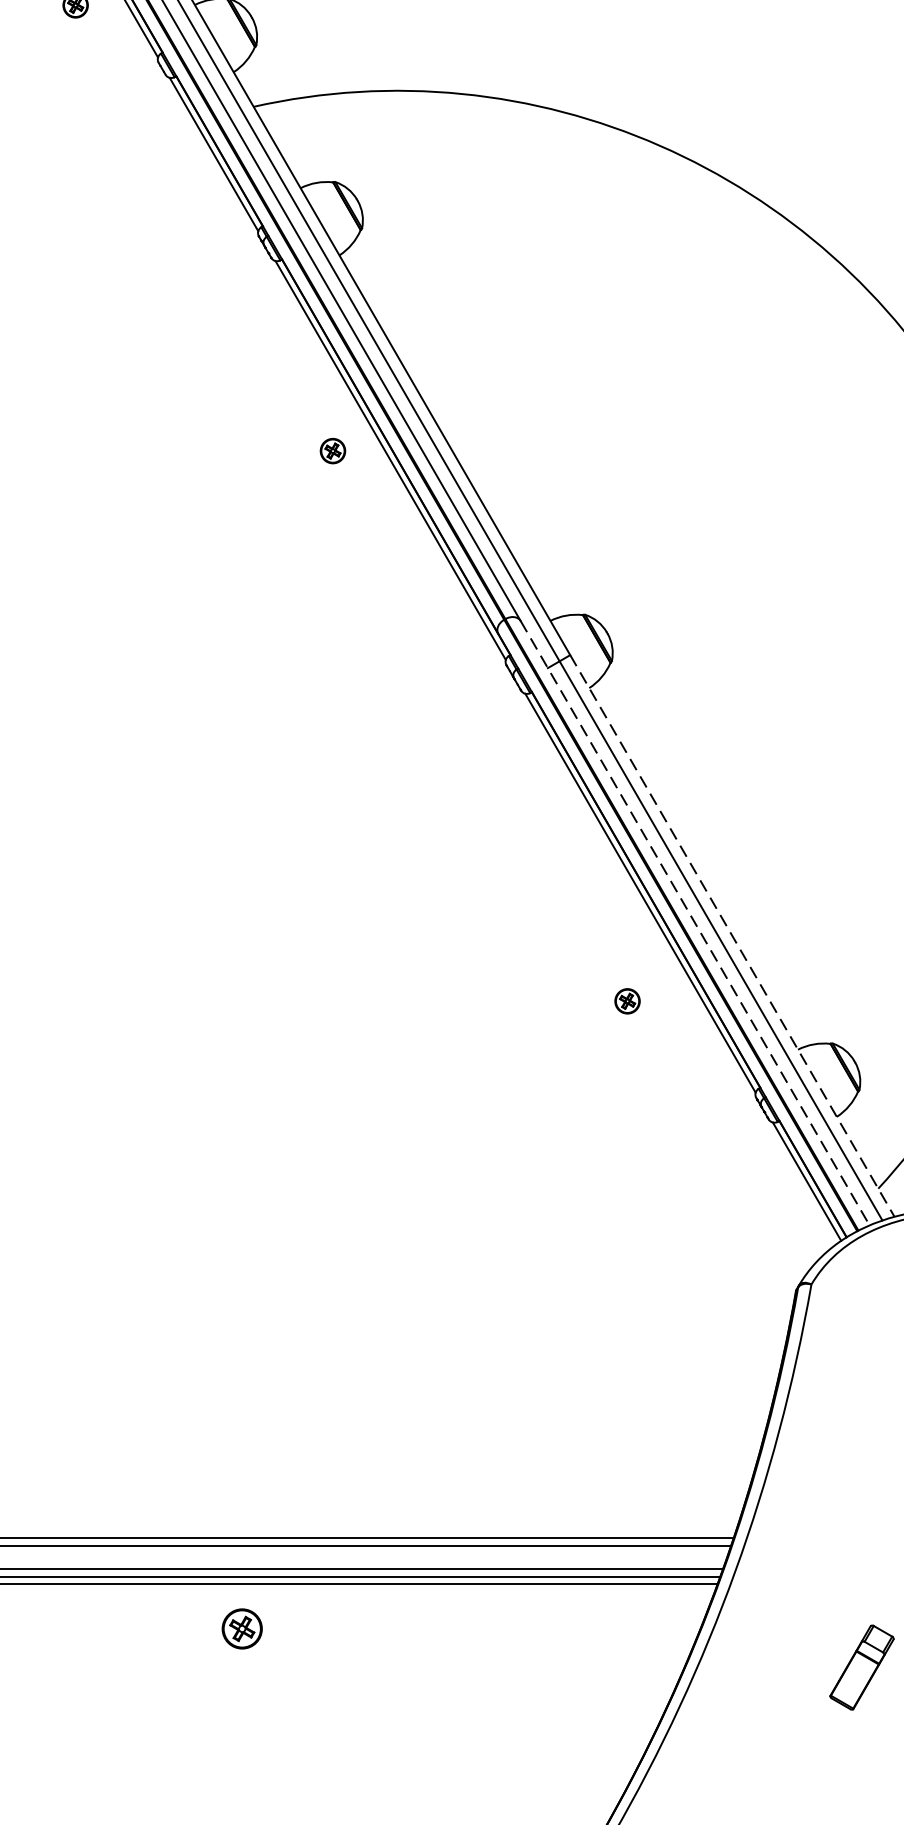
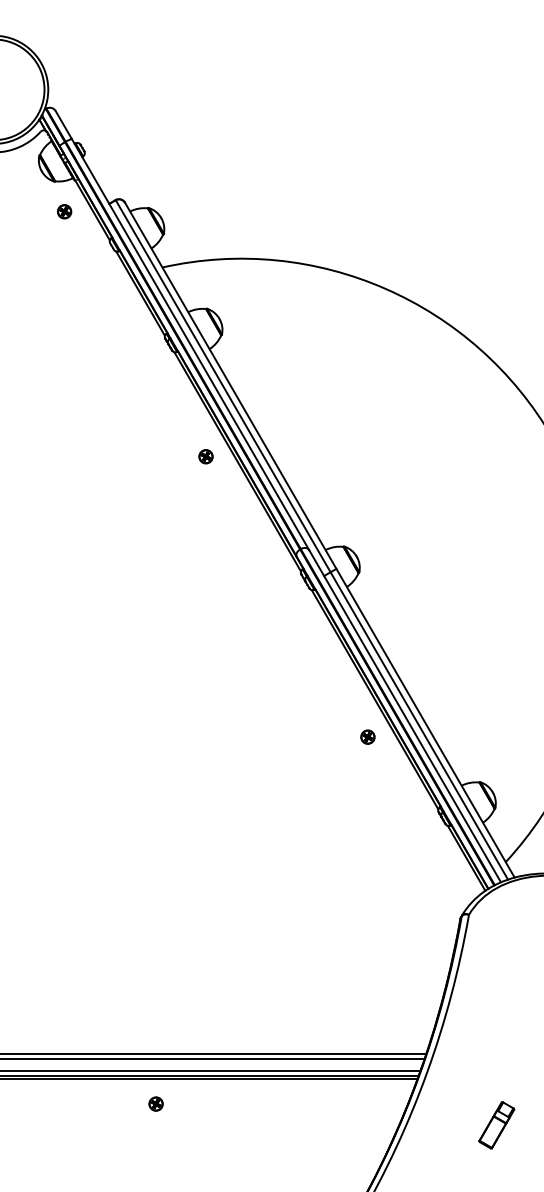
line: (695, 923) -> (405, 716), dashed -> solid
line: (732, 936) -> (425, 723), dashed -> solid
part: (626, 1000) -> (367, 736), moved
part: (241, 1627) -> (155, 1103), size x0.62

